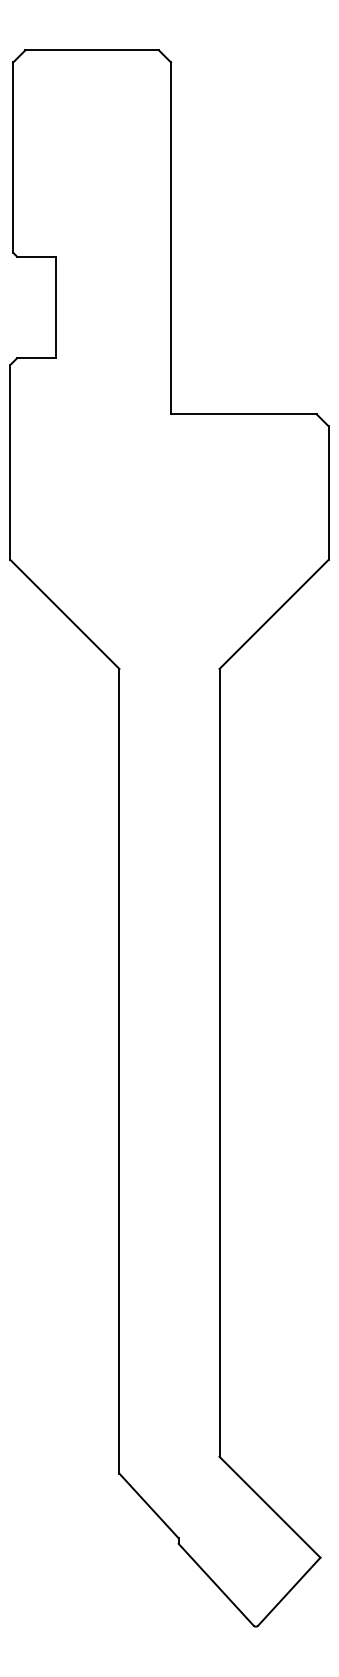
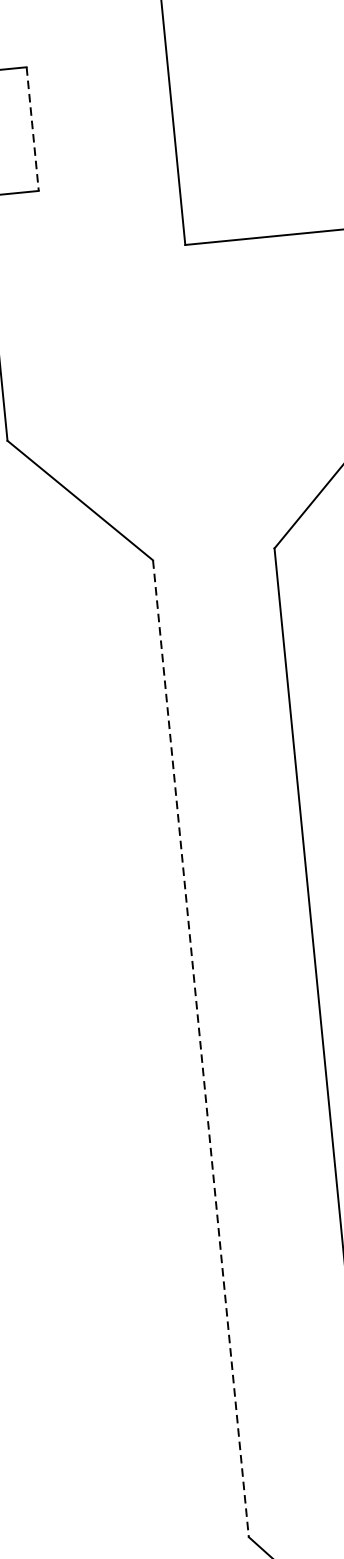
line: (55, 307) -> (32, 129), solid -> dashed
line: (119, 1071) -> (201, 1048), solid -> dashed

